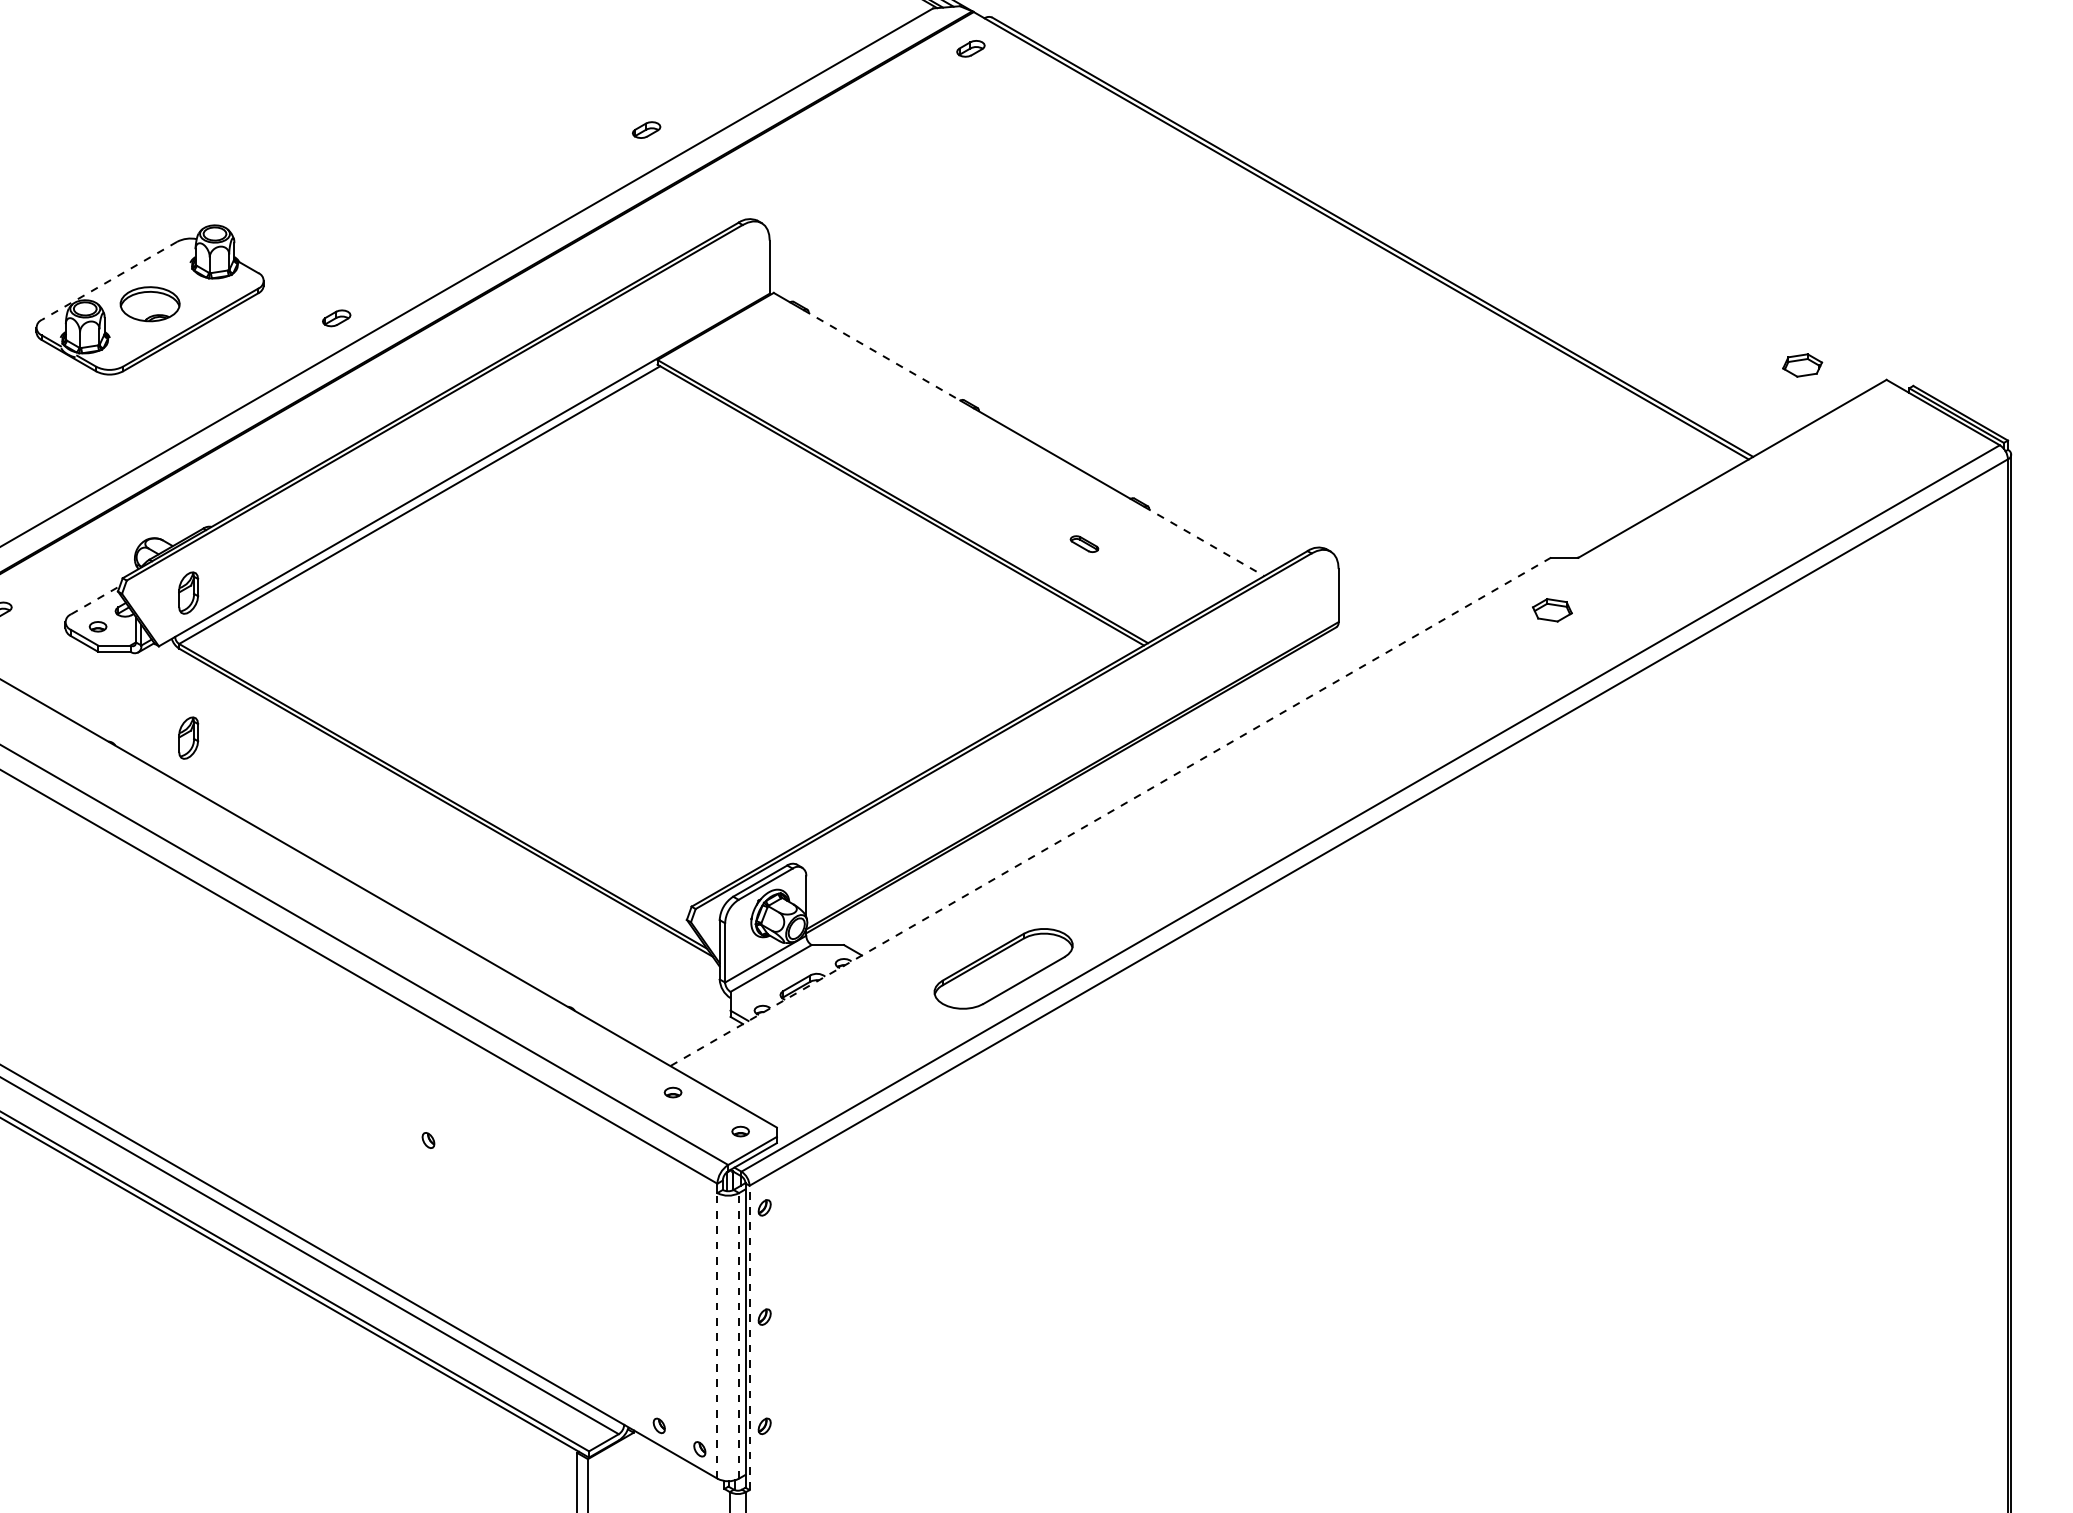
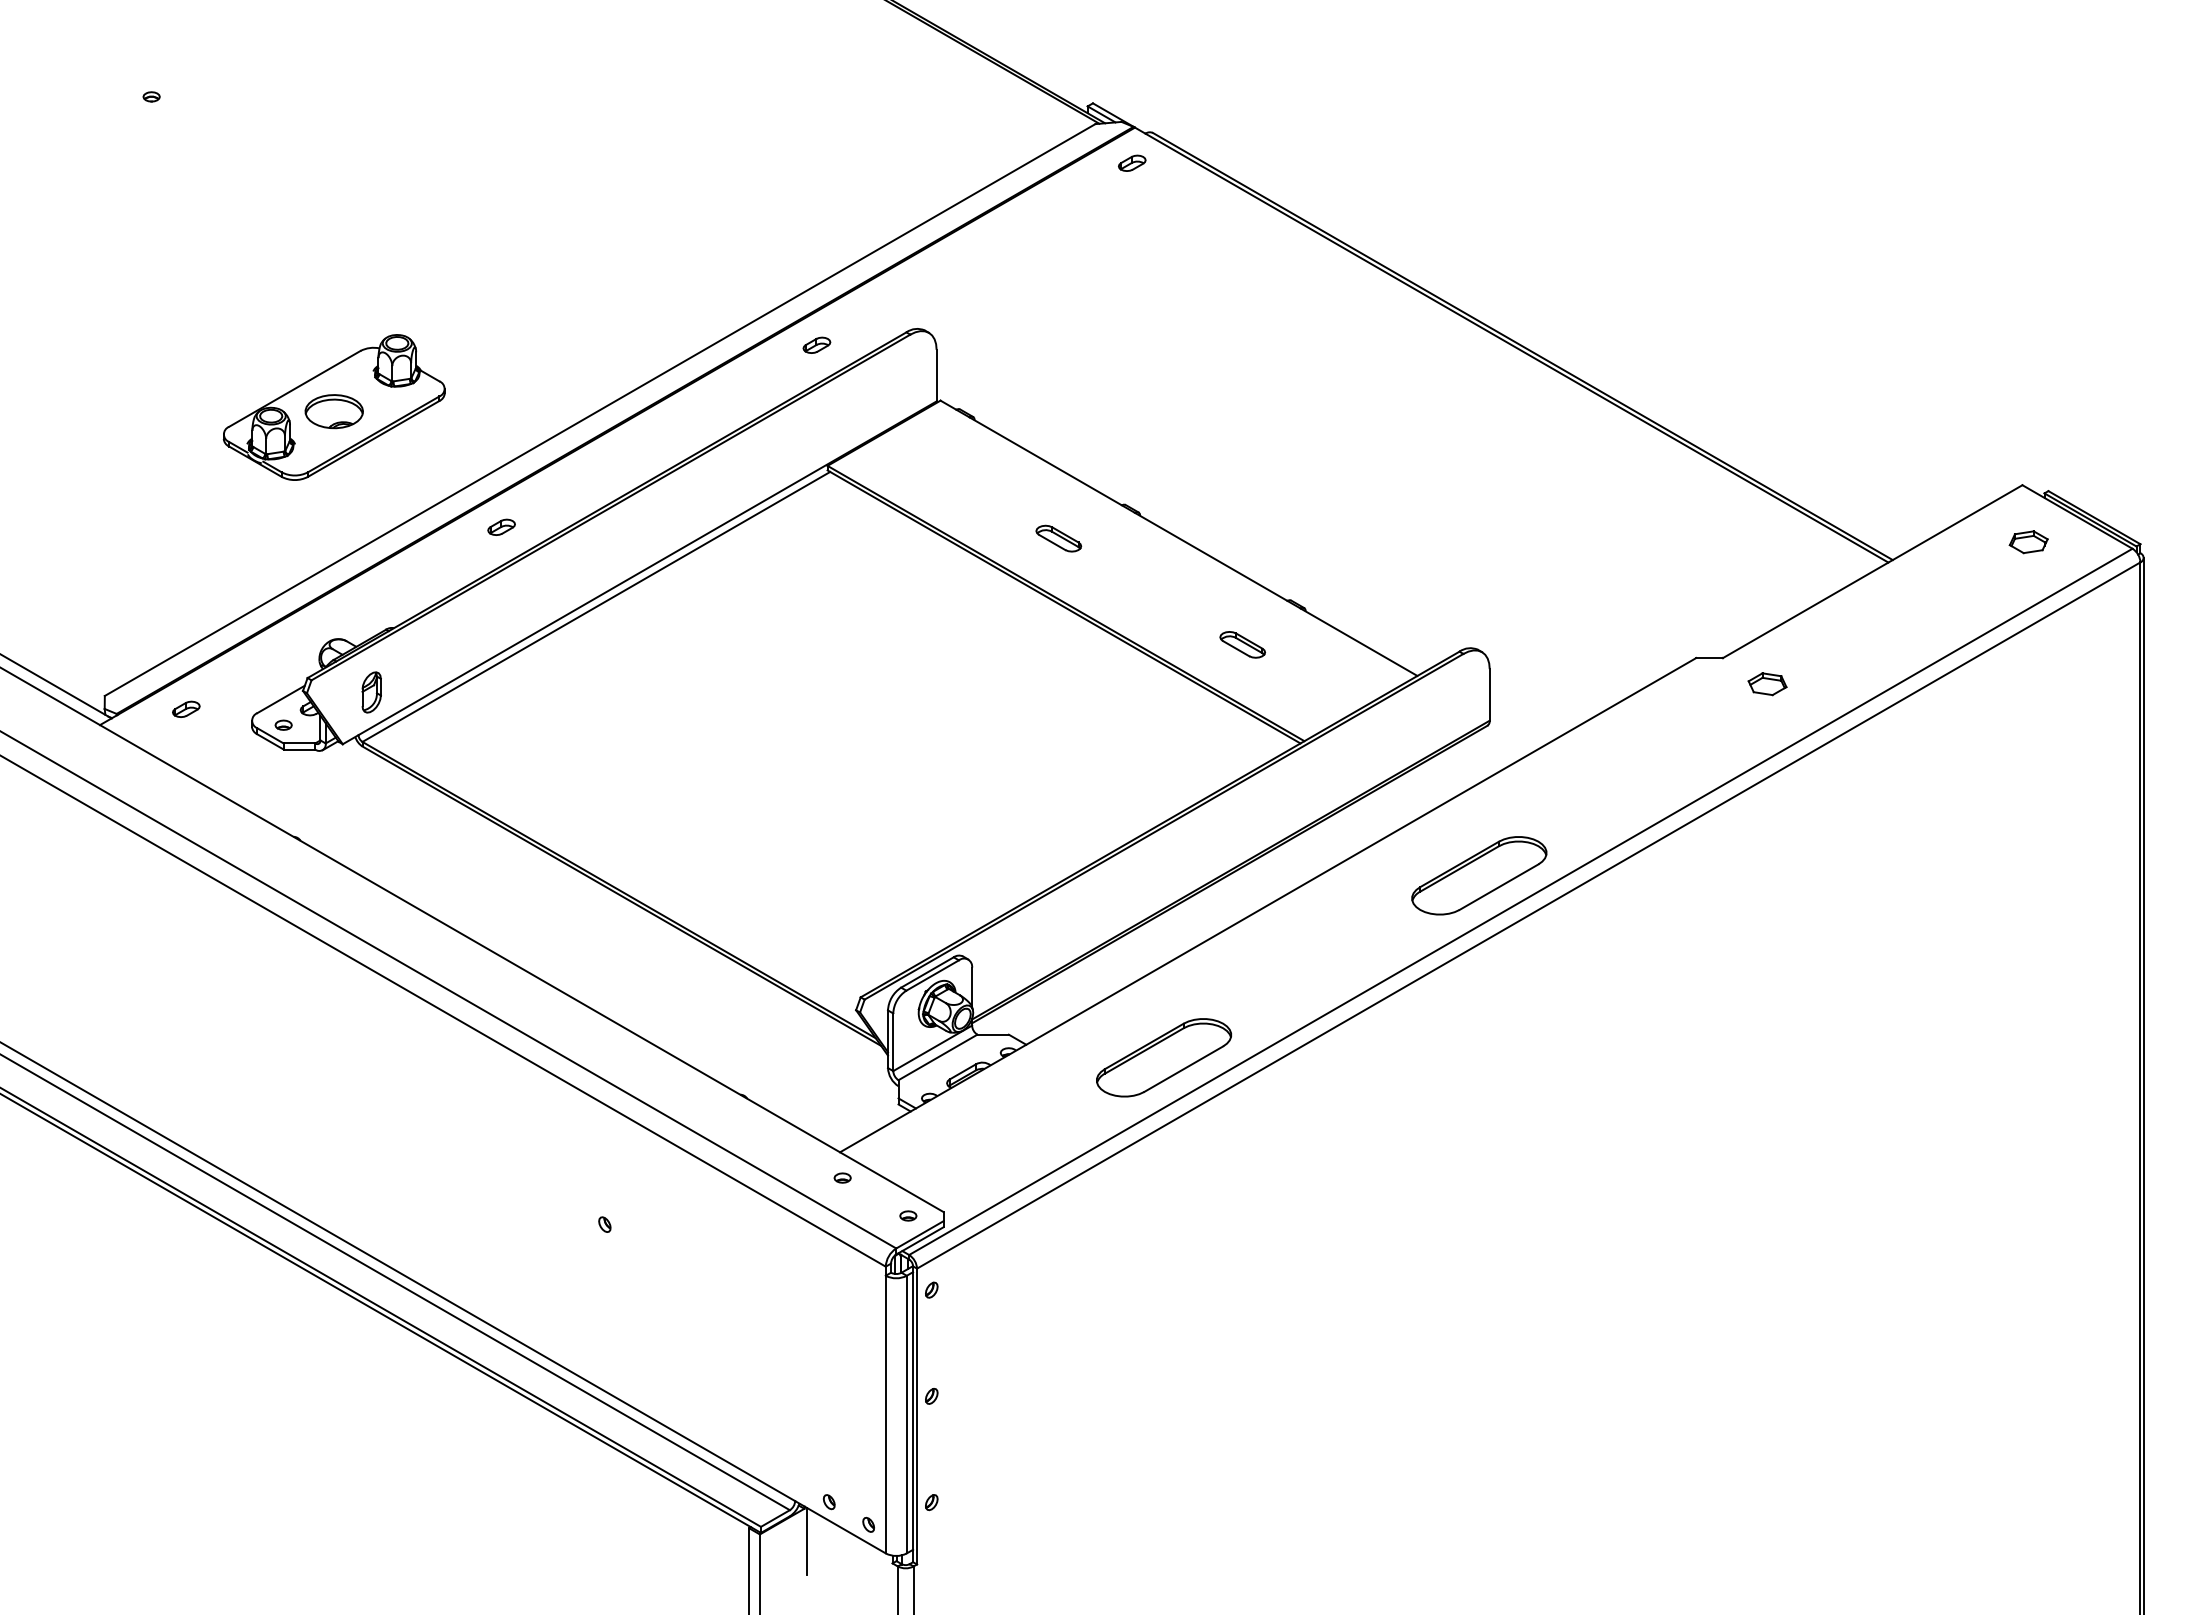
part: (646, 129) -> (816, 344), moved
line: (109, 280) -> (294, 388), dashed -> solid
part: (336, 317) -> (501, 526), moved
line: (881, 355) -> (1045, 461), dashed -> solid
part: (1802, 365) -> (2028, 542), moved
part: (895, 434) -> (1058, 538), added
line: (1204, 541) -> (1359, 642), dashed -> solid
part: (1084, 543) -> (1242, 644), size x1.67
line: (95, 600) -> (281, 699), dashed -> solid
part: (1552, 610) -> (1767, 684), moved
part: (188, 738) -> (371, 833), removed
part: (1328, 781) -> (1479, 875), added
line: (1110, 812) -> (1267, 905), dashed -> solid
line: (717, 1335) -> (885, 1414), dashed -> solid
line: (738, 1335) -> (906, 1414), dashed -> solid
line: (750, 1337) -> (917, 1416), dashed -> solid
line: (636, 1466) -> (807, 1541), added

